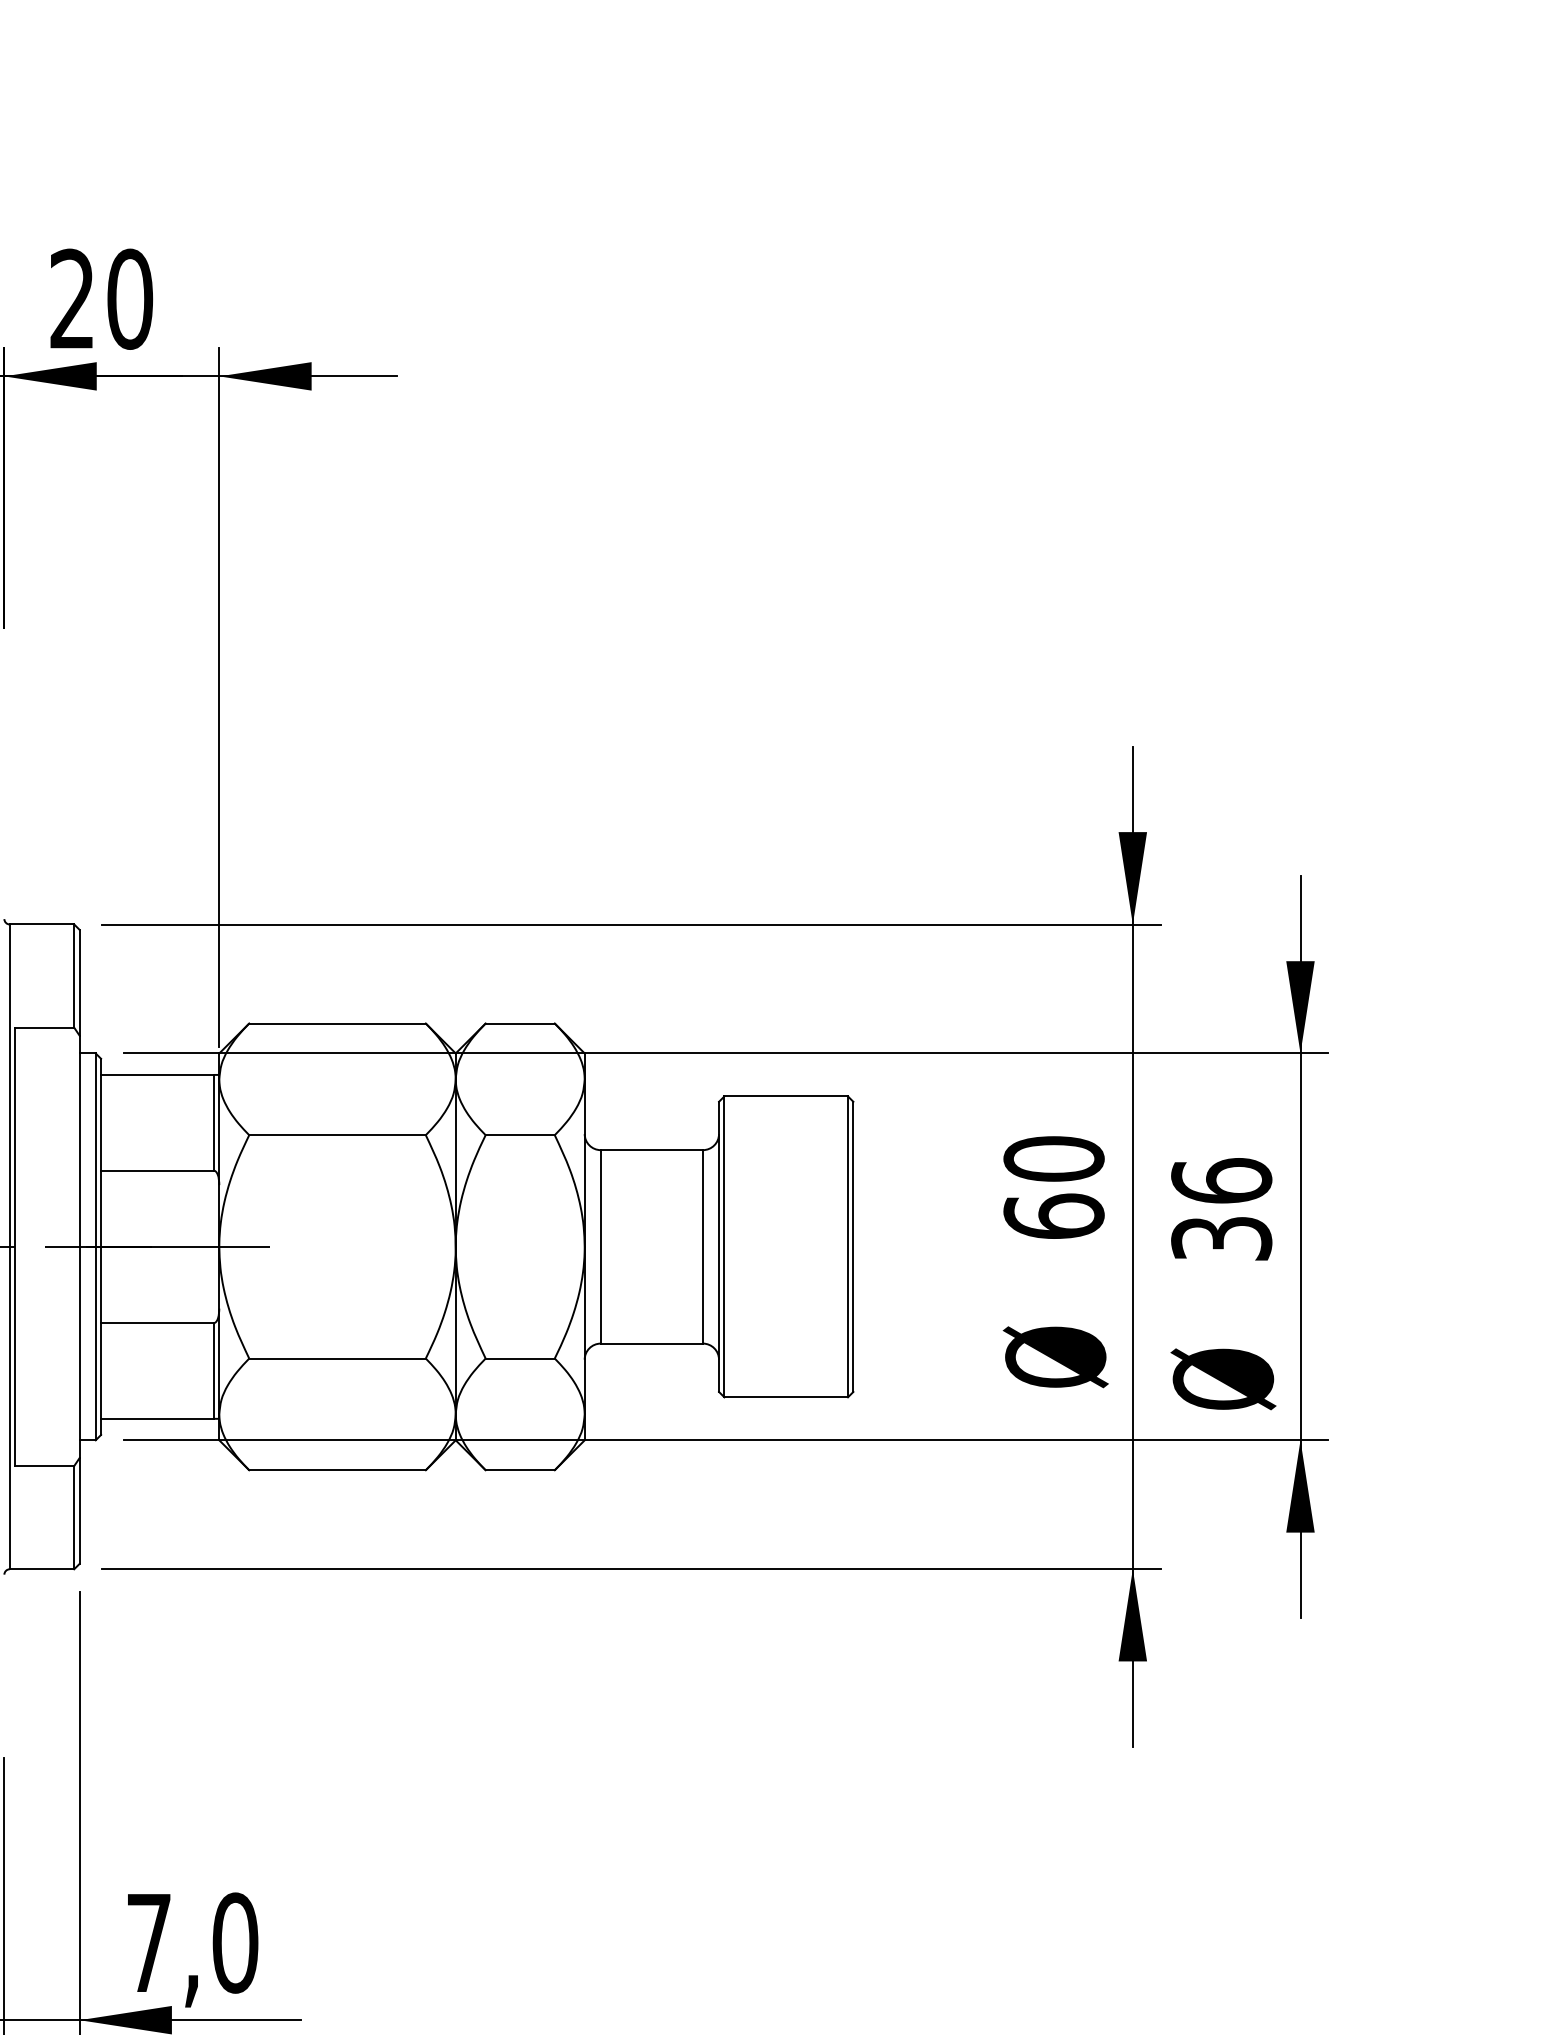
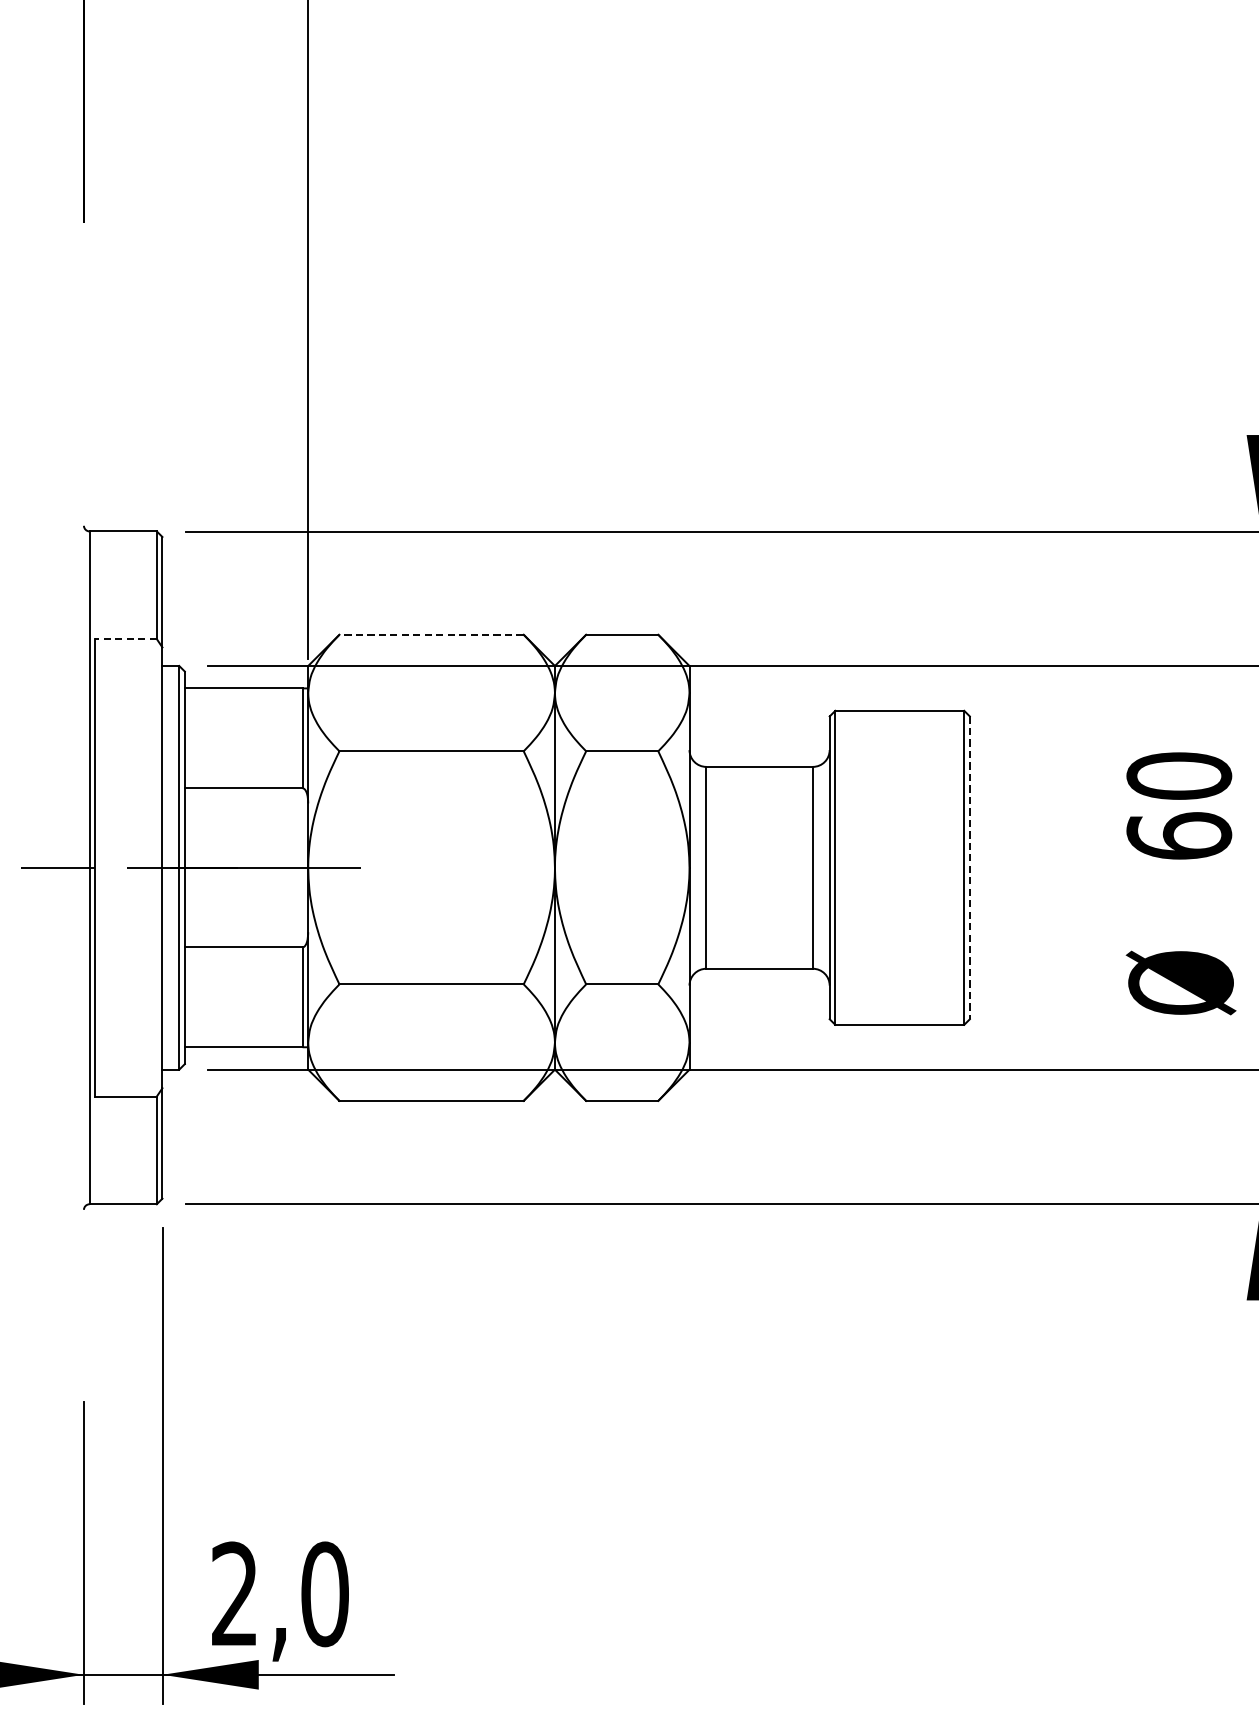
line: (337, 1023) -> (431, 634), solid -> dashed
line: (44, 1027) -> (125, 638), solid -> dashed
line: (853, 1247) -> (970, 868), solid -> dashed
text: (148, 1941) -> (234, 1592), 7,0 -> 2,0

